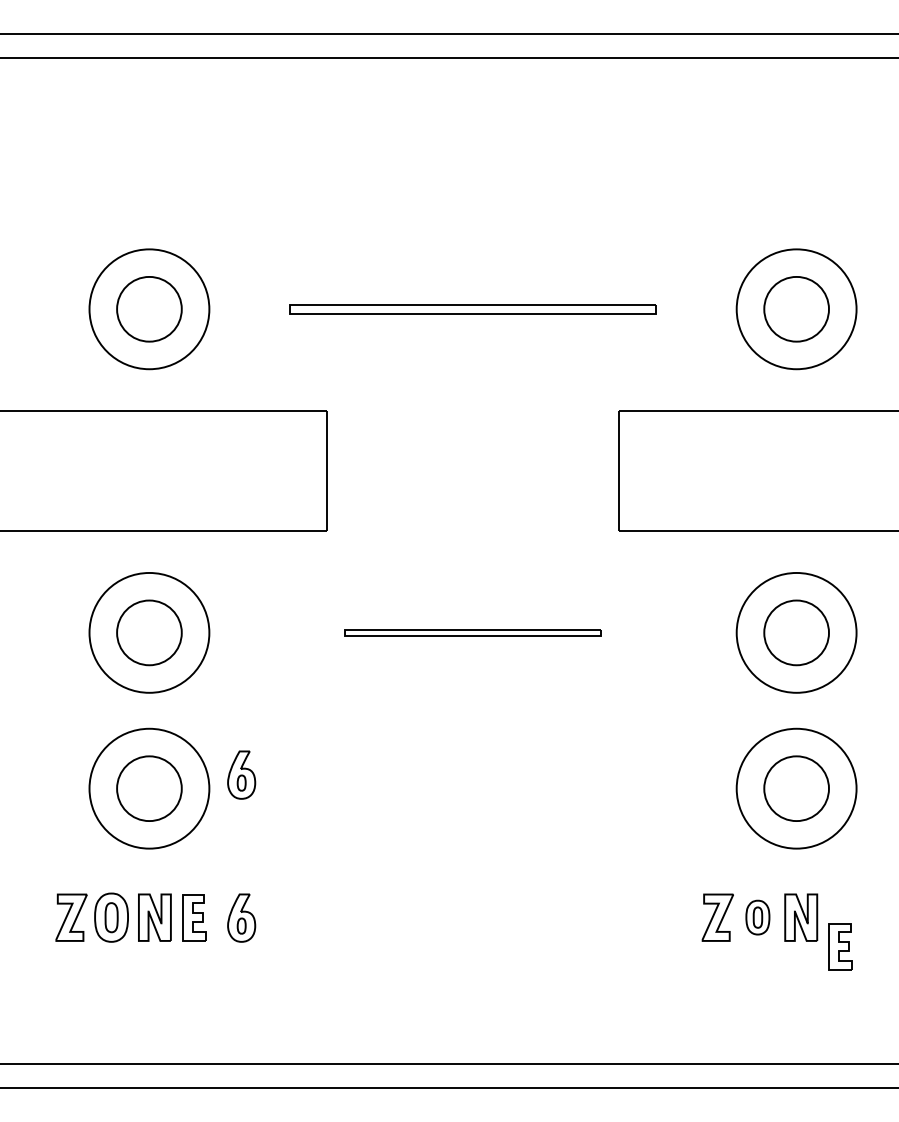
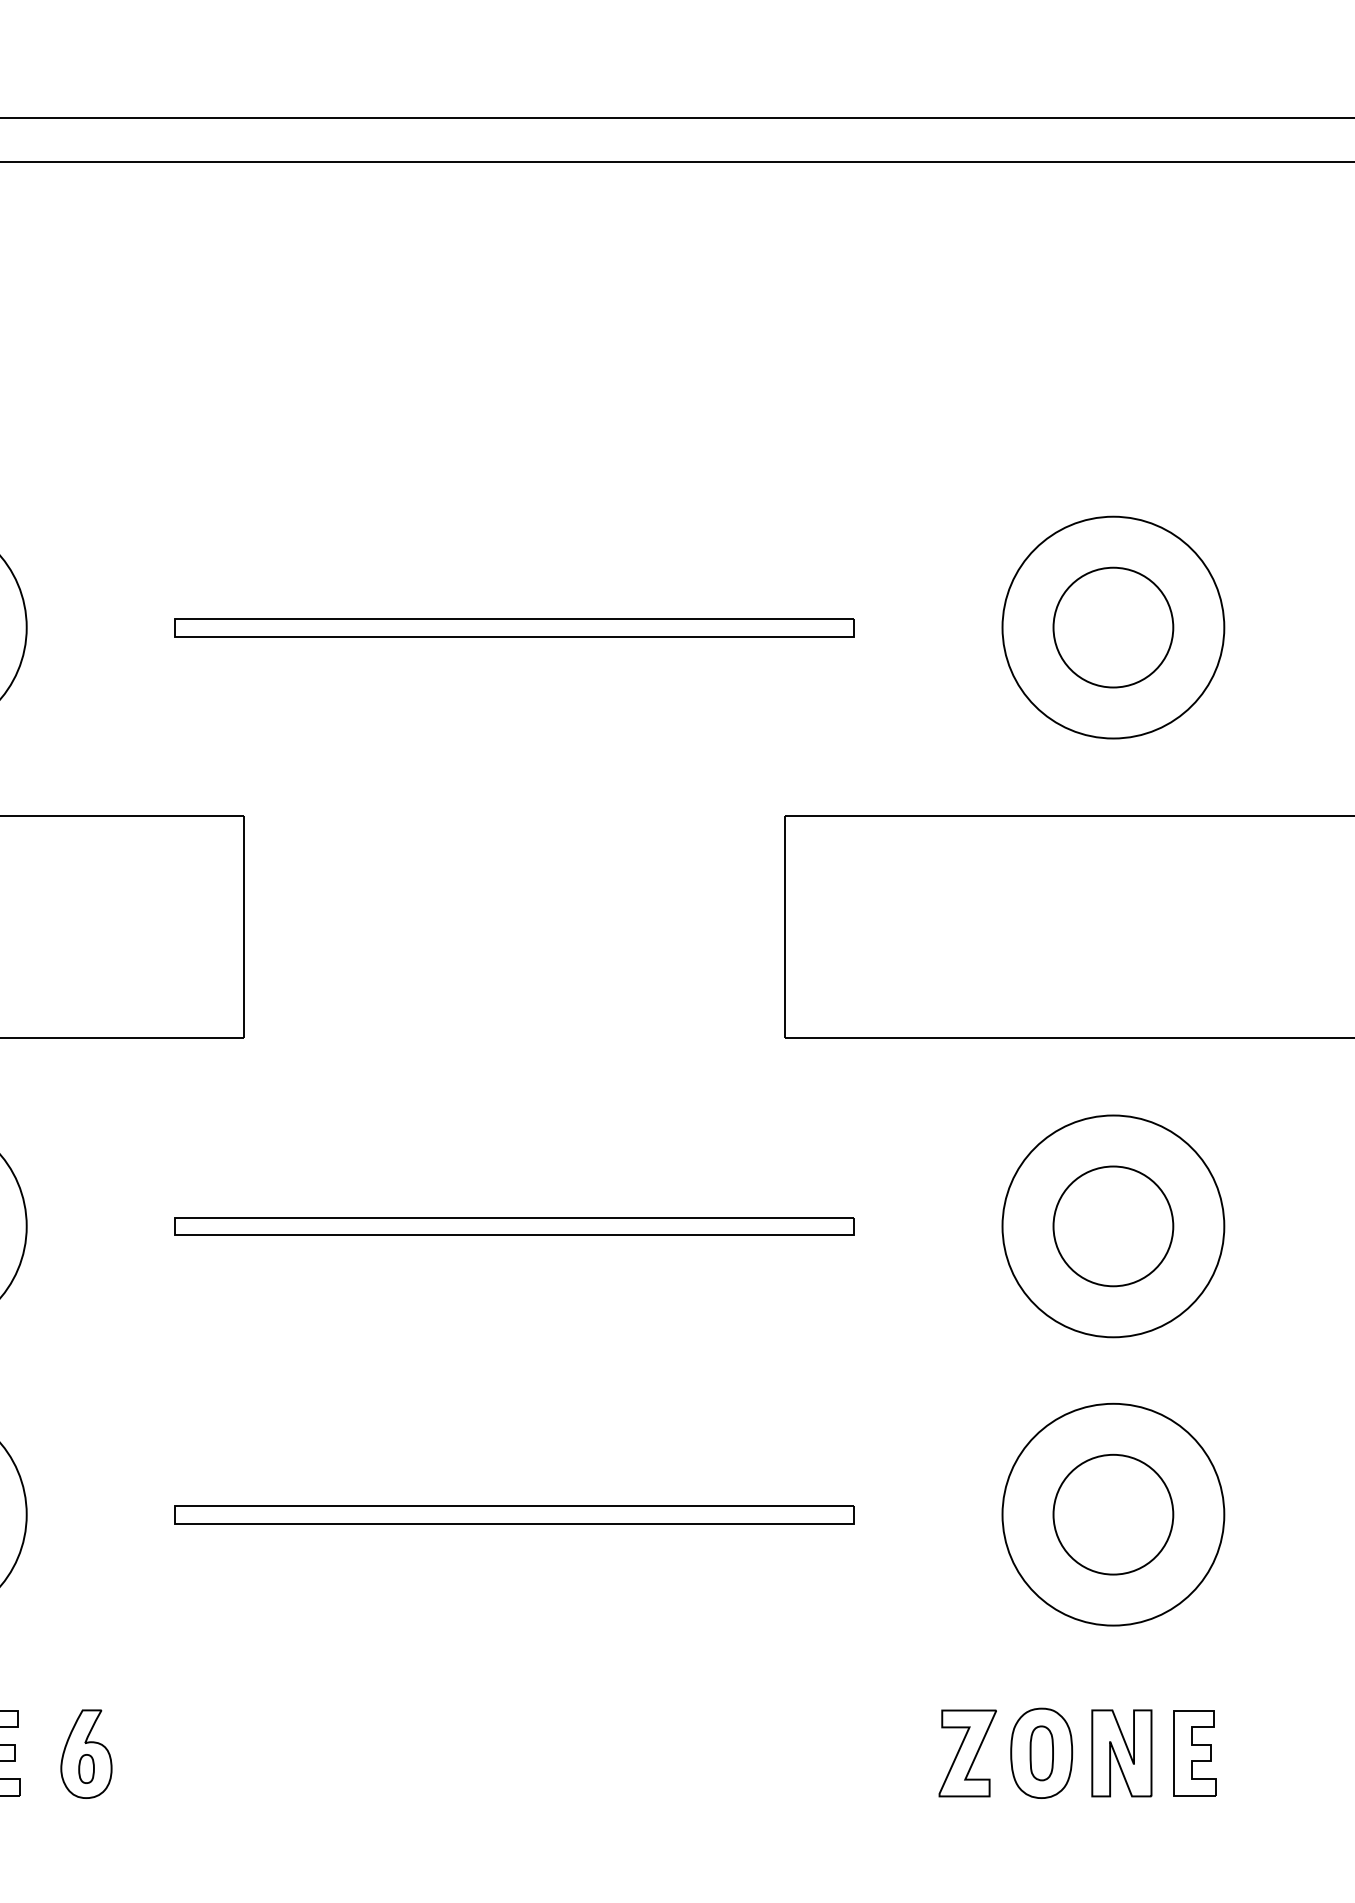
part: (472, 632) -> (513, 1225), size x1.43
part: (241, 774) -> (86, 1488), removed
part: (472, 788) -> (513, 1514), added
part: (757, 917) -> (1040, 1753), size x1.43
part: (840, 946) -> (1194, 1753), moved

